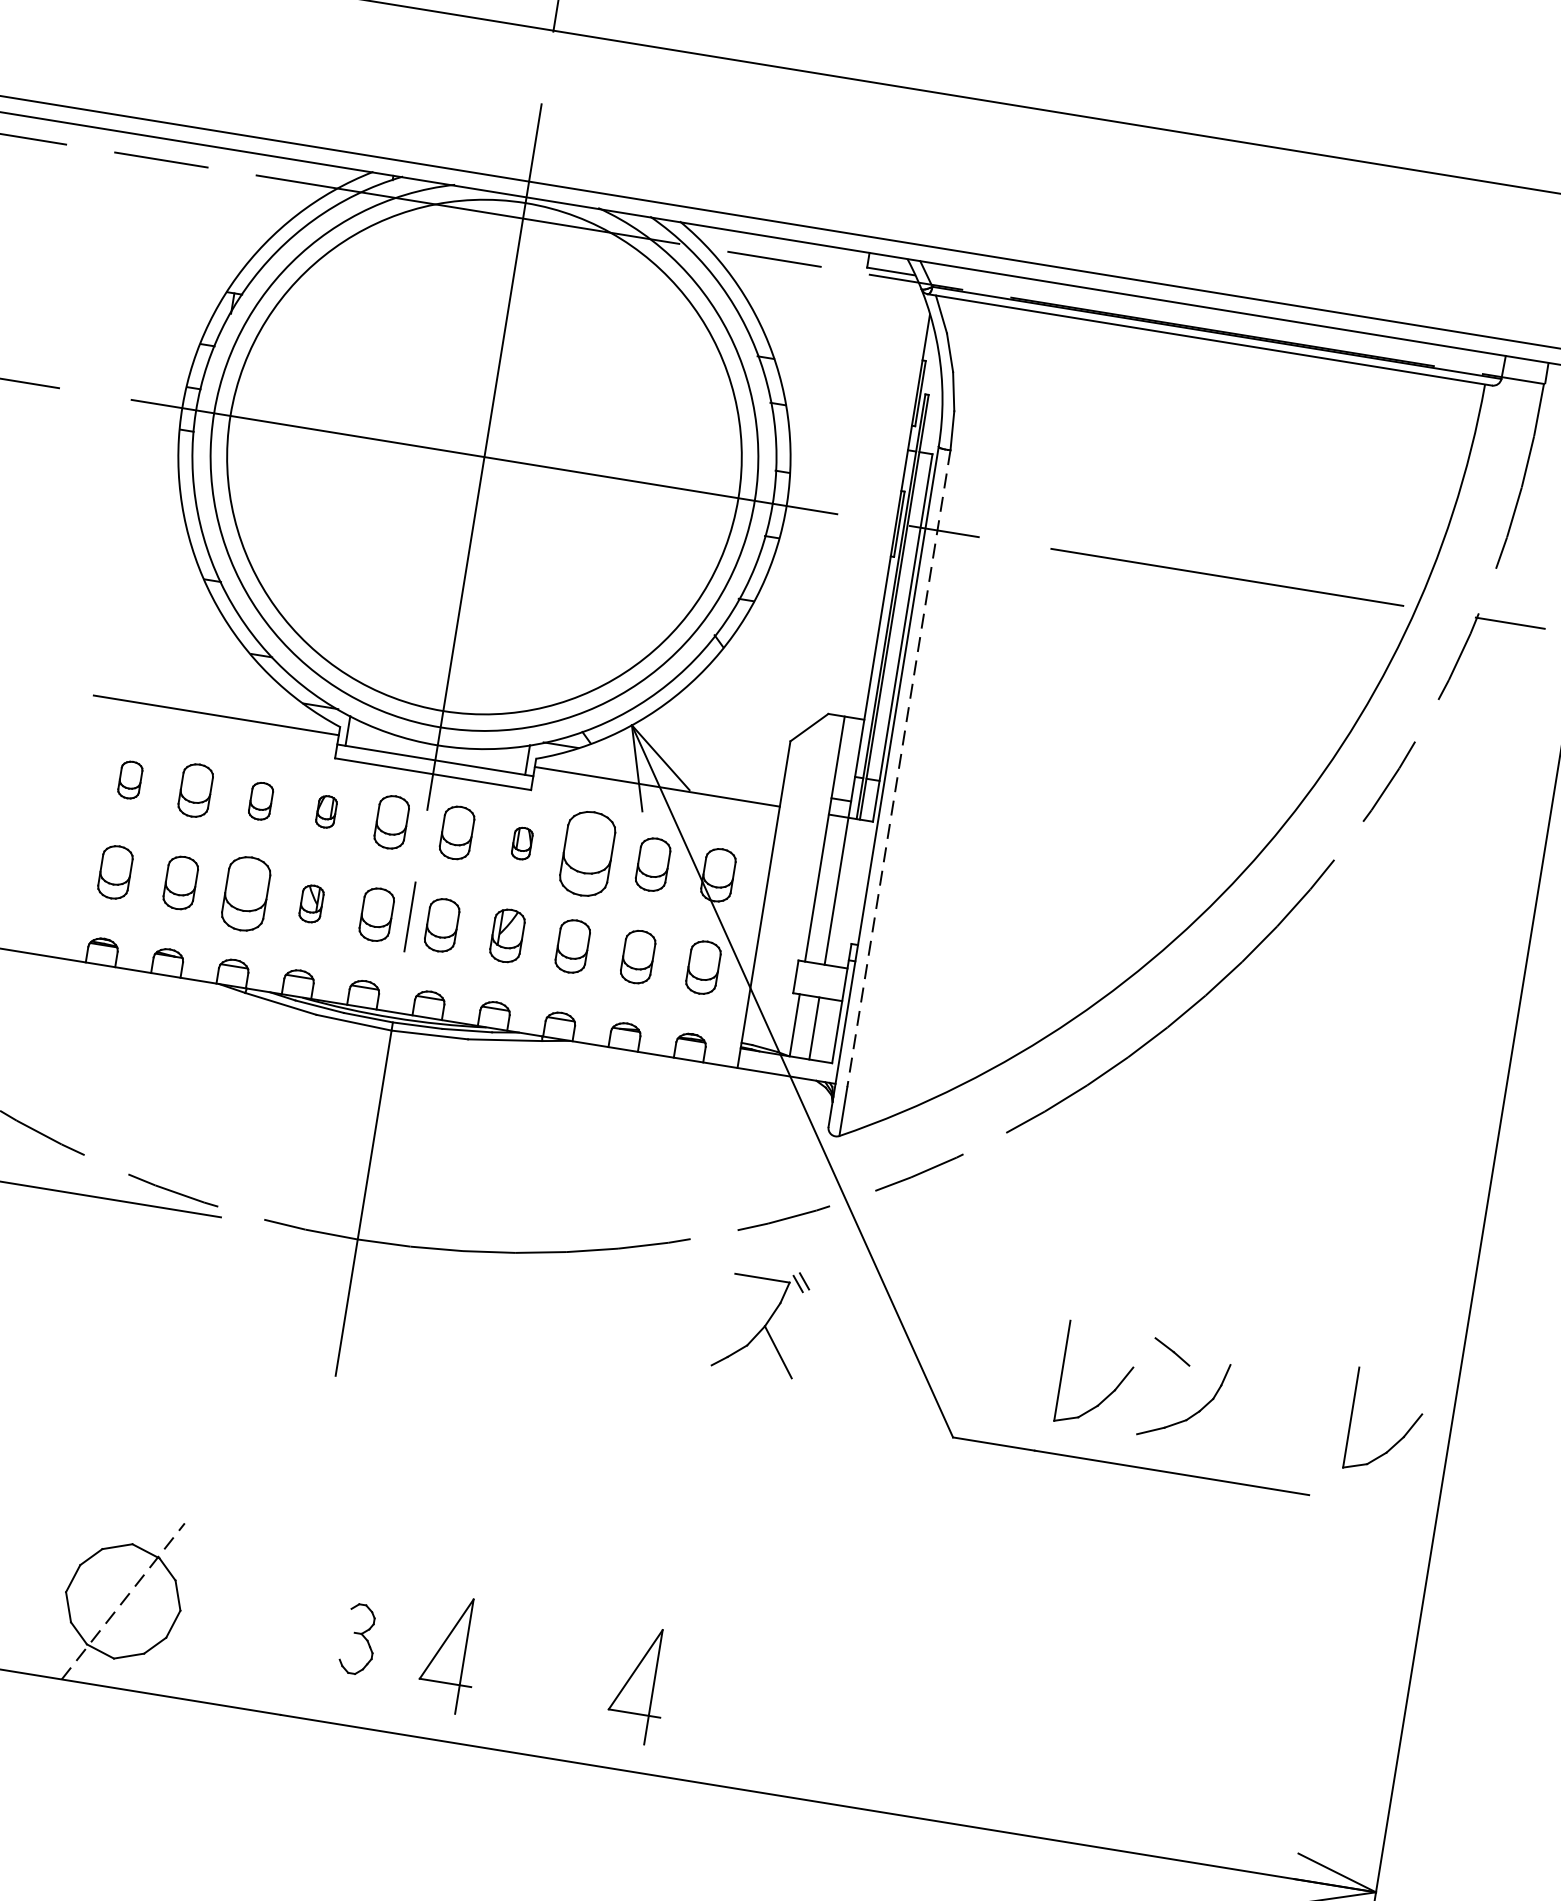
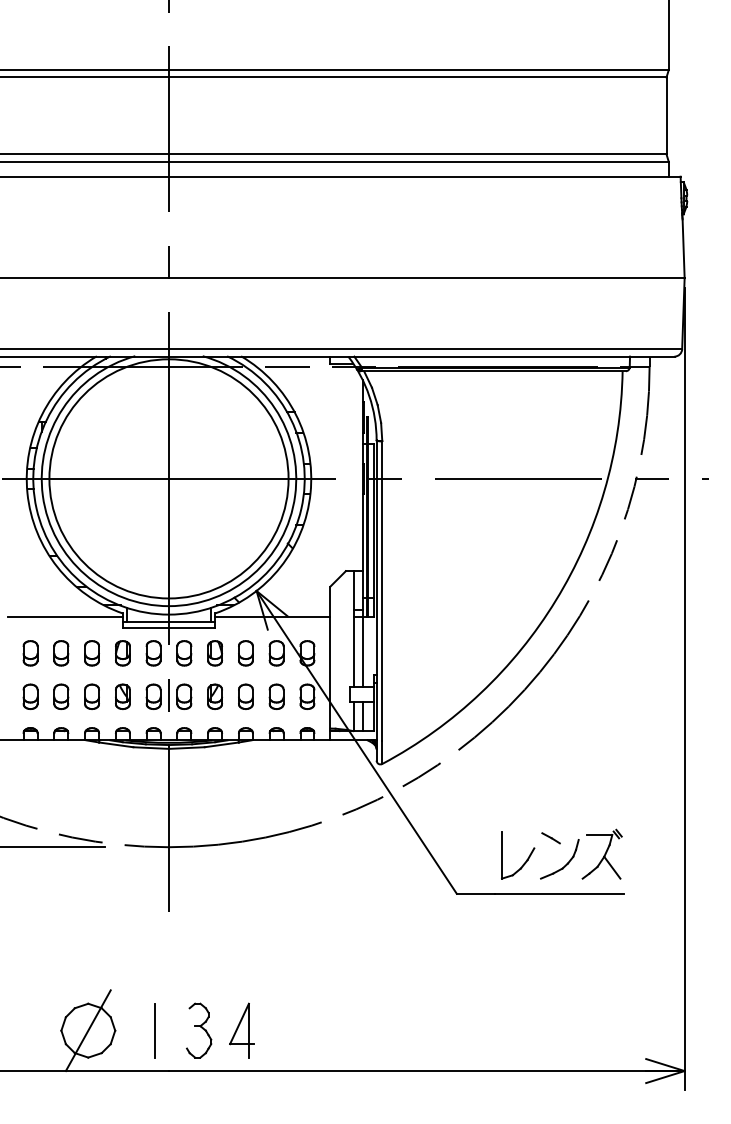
line: (899, 769) -> (382, 591), dashed -> solid
part: (130, 780) -> (30, 653), size x1.43
part: (259, 801) -> (91, 653), size x1.43
part: (325, 811) -> (122, 653), size x1.67
part: (521, 843) -> (214, 653), size x1.67
part: (586, 854) -> (245, 653), size x0.62
part: (244, 892) -> (91, 696), size x0.71
part: (310, 903) -> (122, 696), size x1.43
part: (760, 1318) -> (601, 853), moved
part: (1401, 1435) -> (662, 859), removed
line: (123, 1601) -> (88, 1030), dashed -> solid
line: (263, 1623) -> (154, 1030), added
part: (359, 1639) -> (199, 1030), size x1.67
part: (637, 1684) -> (330, 1030), removed

